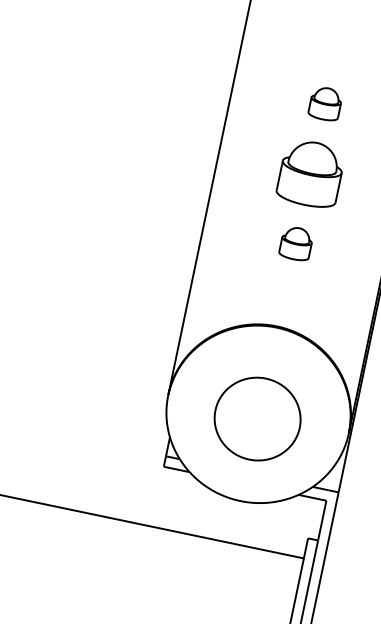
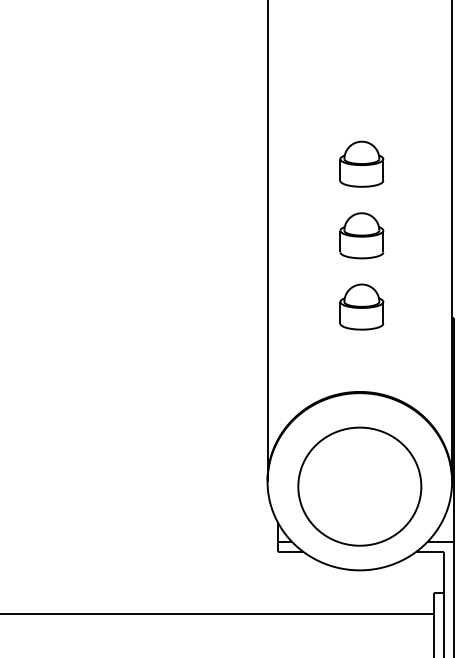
part: (325, 103) -> (361, 163), size x1.43
part: (310, 173) -> (361, 235), size x0.71
part: (296, 243) -> (361, 306), size x1.43
part: (257, 418) -> (359, 486), size x1.43

